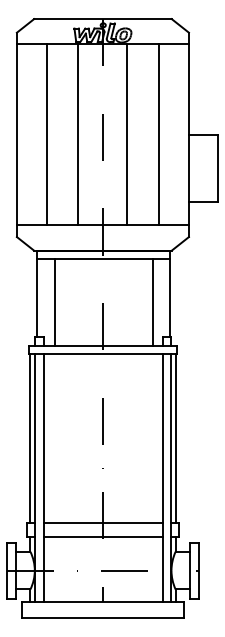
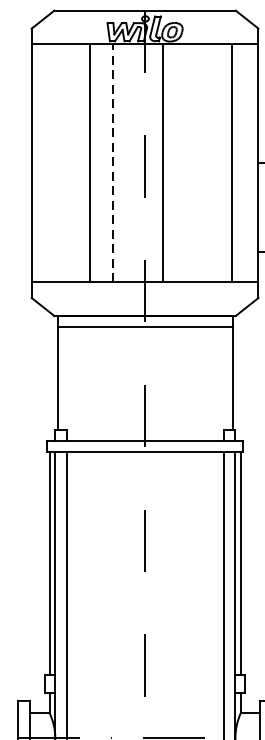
line: (47, 134) -> (90, 162), moved
line: (78, 134) -> (112, 162), solid -> dashed
line: (127, 134) -> (162, 162), moved
line: (158, 134) -> (231, 162), moved
line: (54, 302) -> (81, 384), removed
line: (152, 302) -> (210, 384), removed
line: (102, 523) -> (144, 675), removed
line: (102, 536) -> (144, 692), removed

